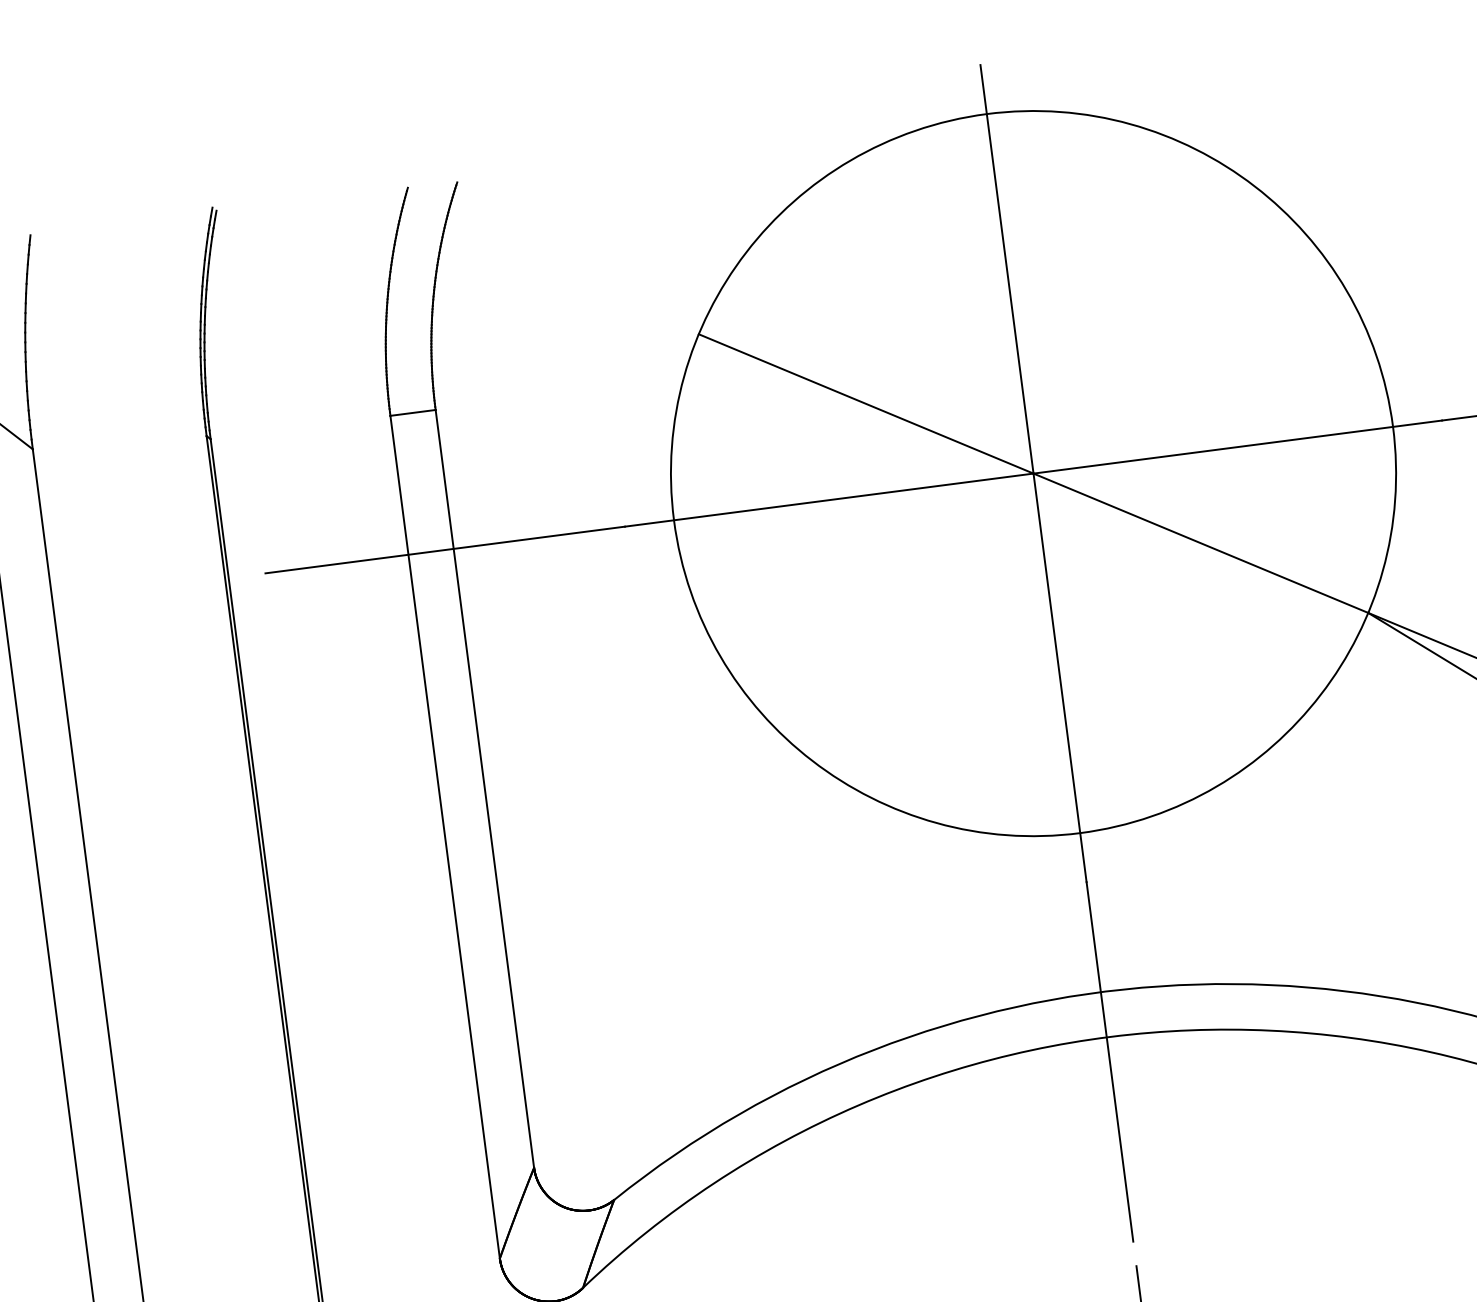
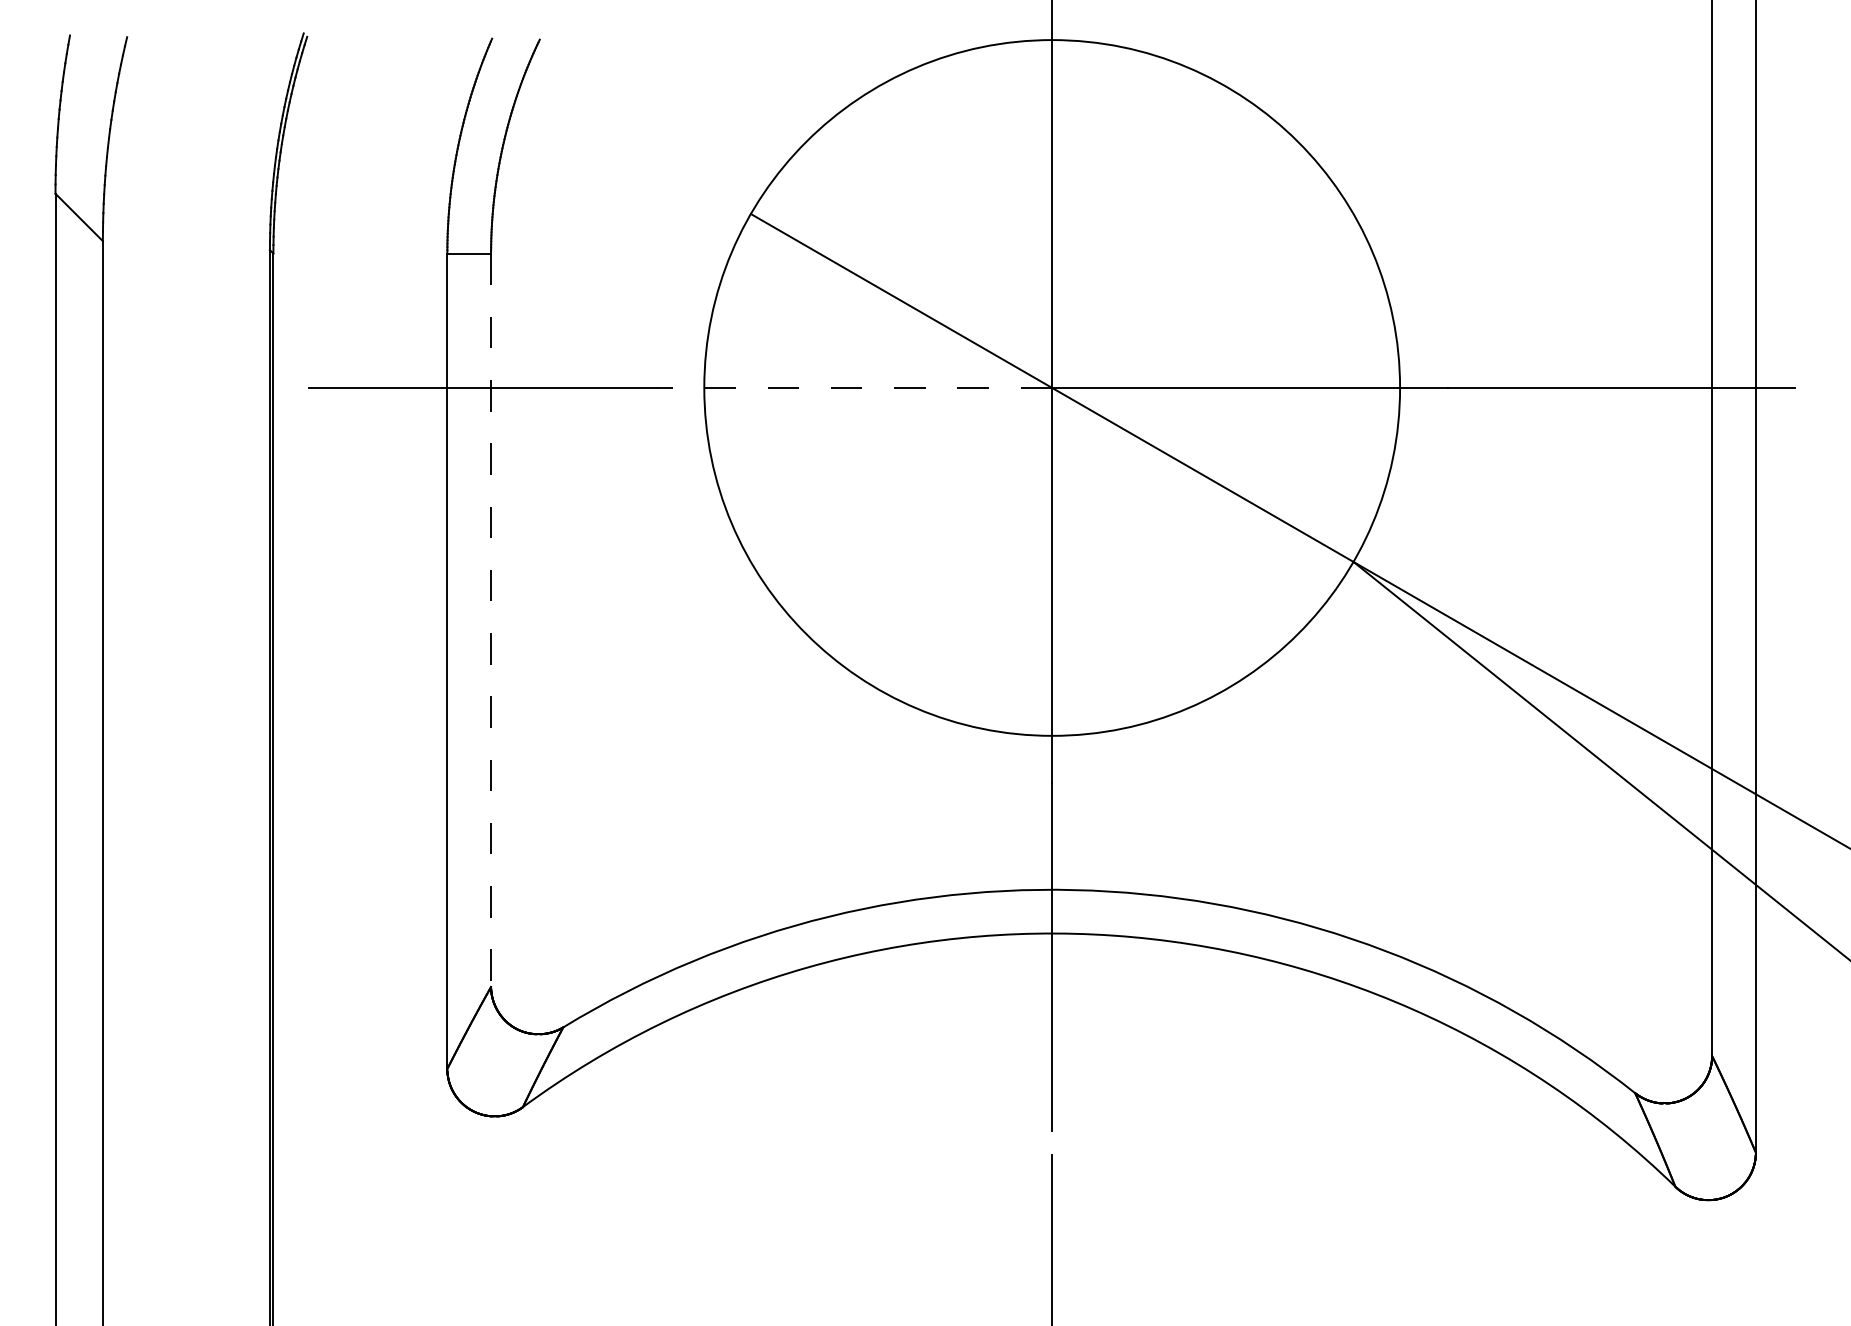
line: (829, 499) -> (854, 387), solid -> dashed
line: (485, 789) -> (491, 620), solid -> dashed

